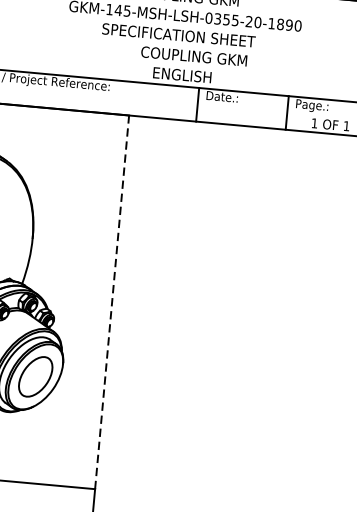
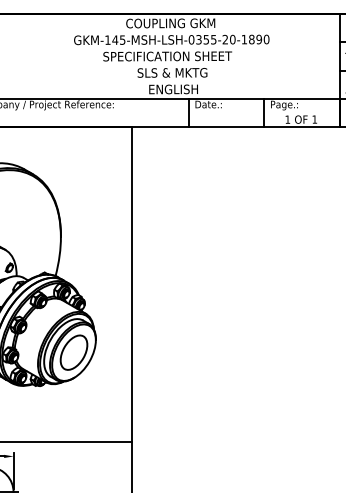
text: (193, 55) -> (181, 72), COUPLING GKM -> SLS & MKTG
line: (112, 302) -> (132, 284), dashed -> solid

